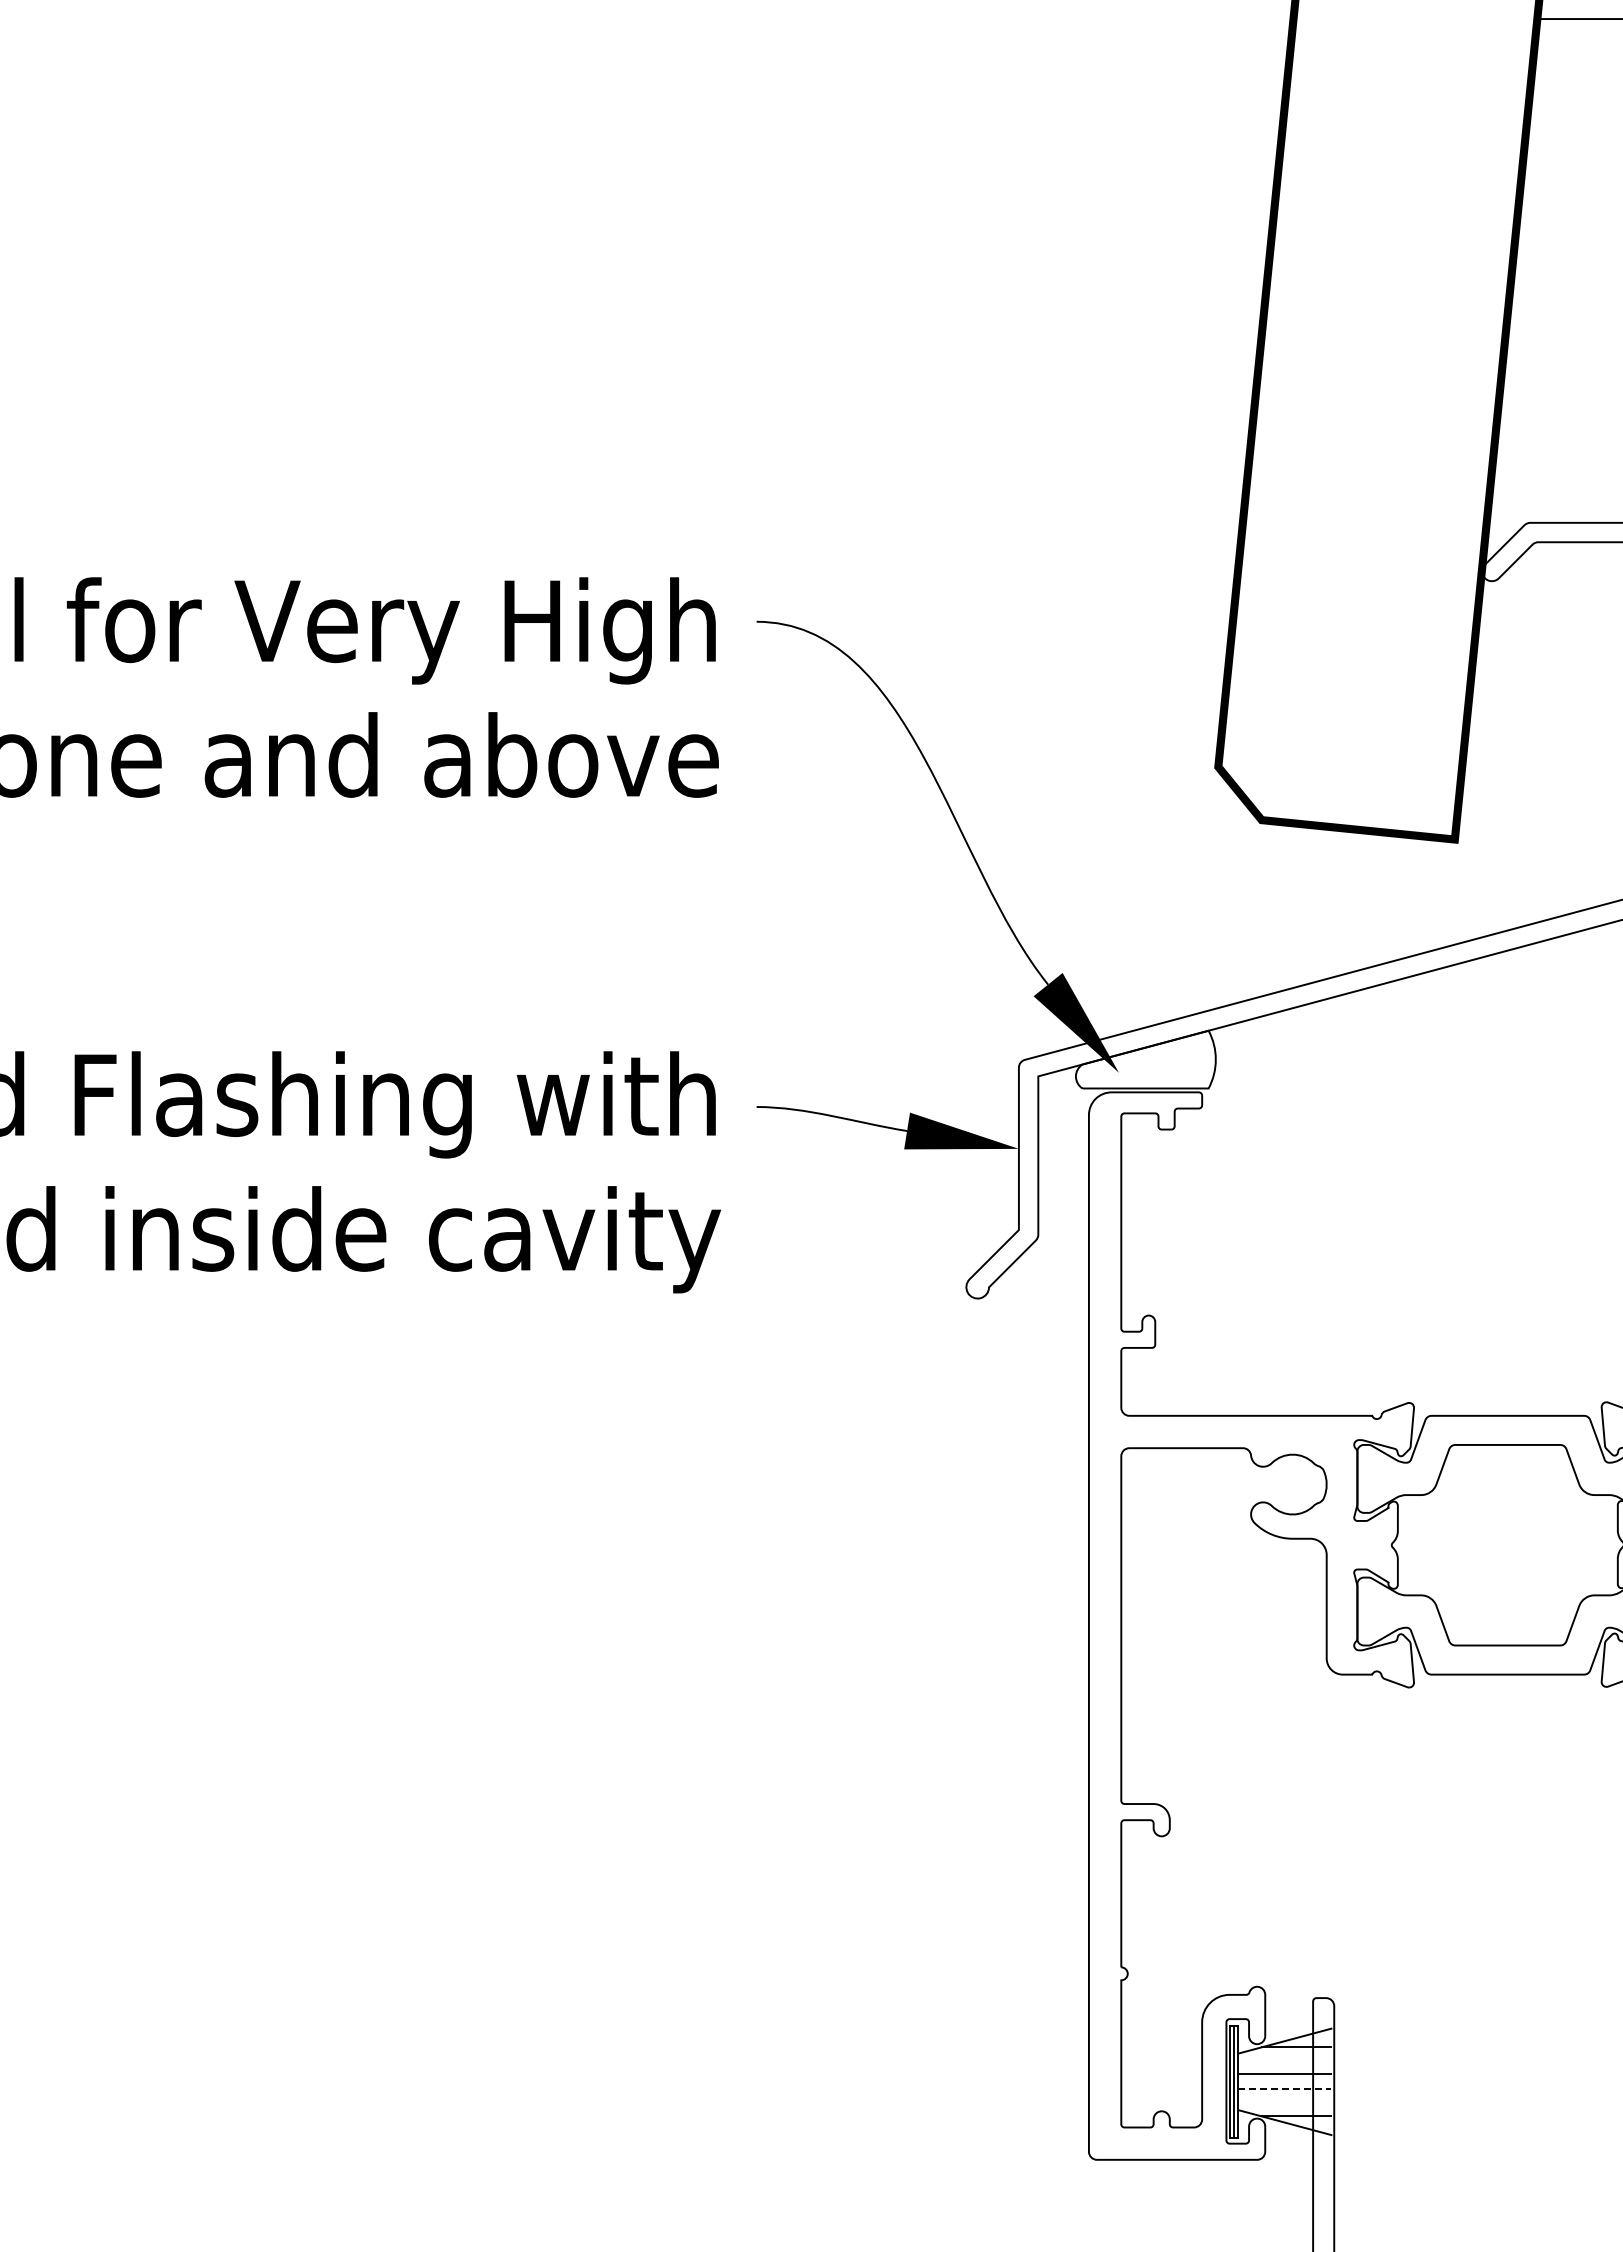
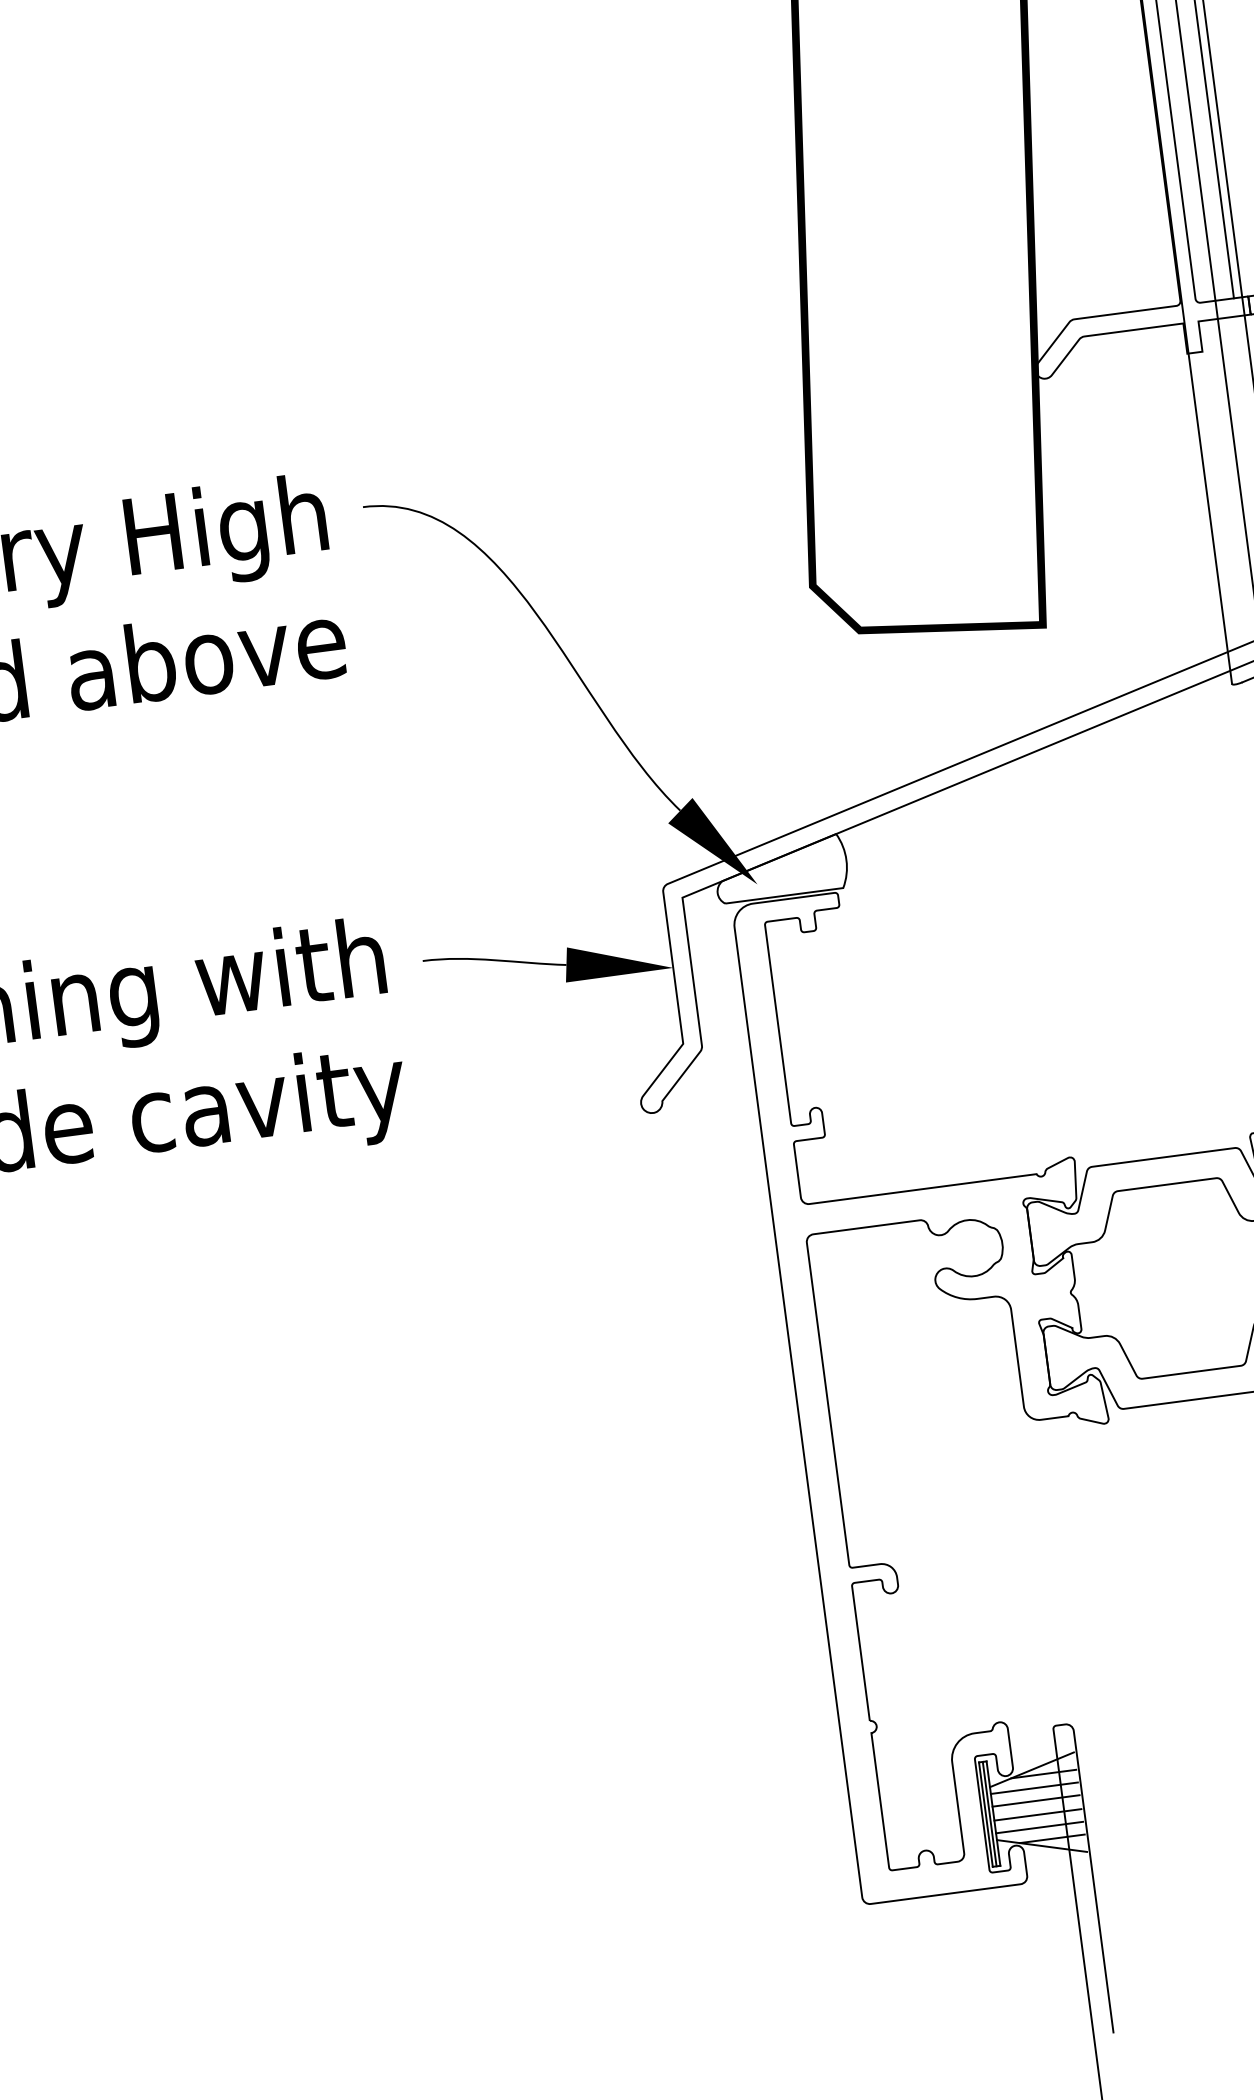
line: (1284, 2060) -> (1033, 1787), added
line: (1285, 2089) -> (1038, 1814), dashed -> solid
line: (1284, 2102) -> (1039, 1827), added

